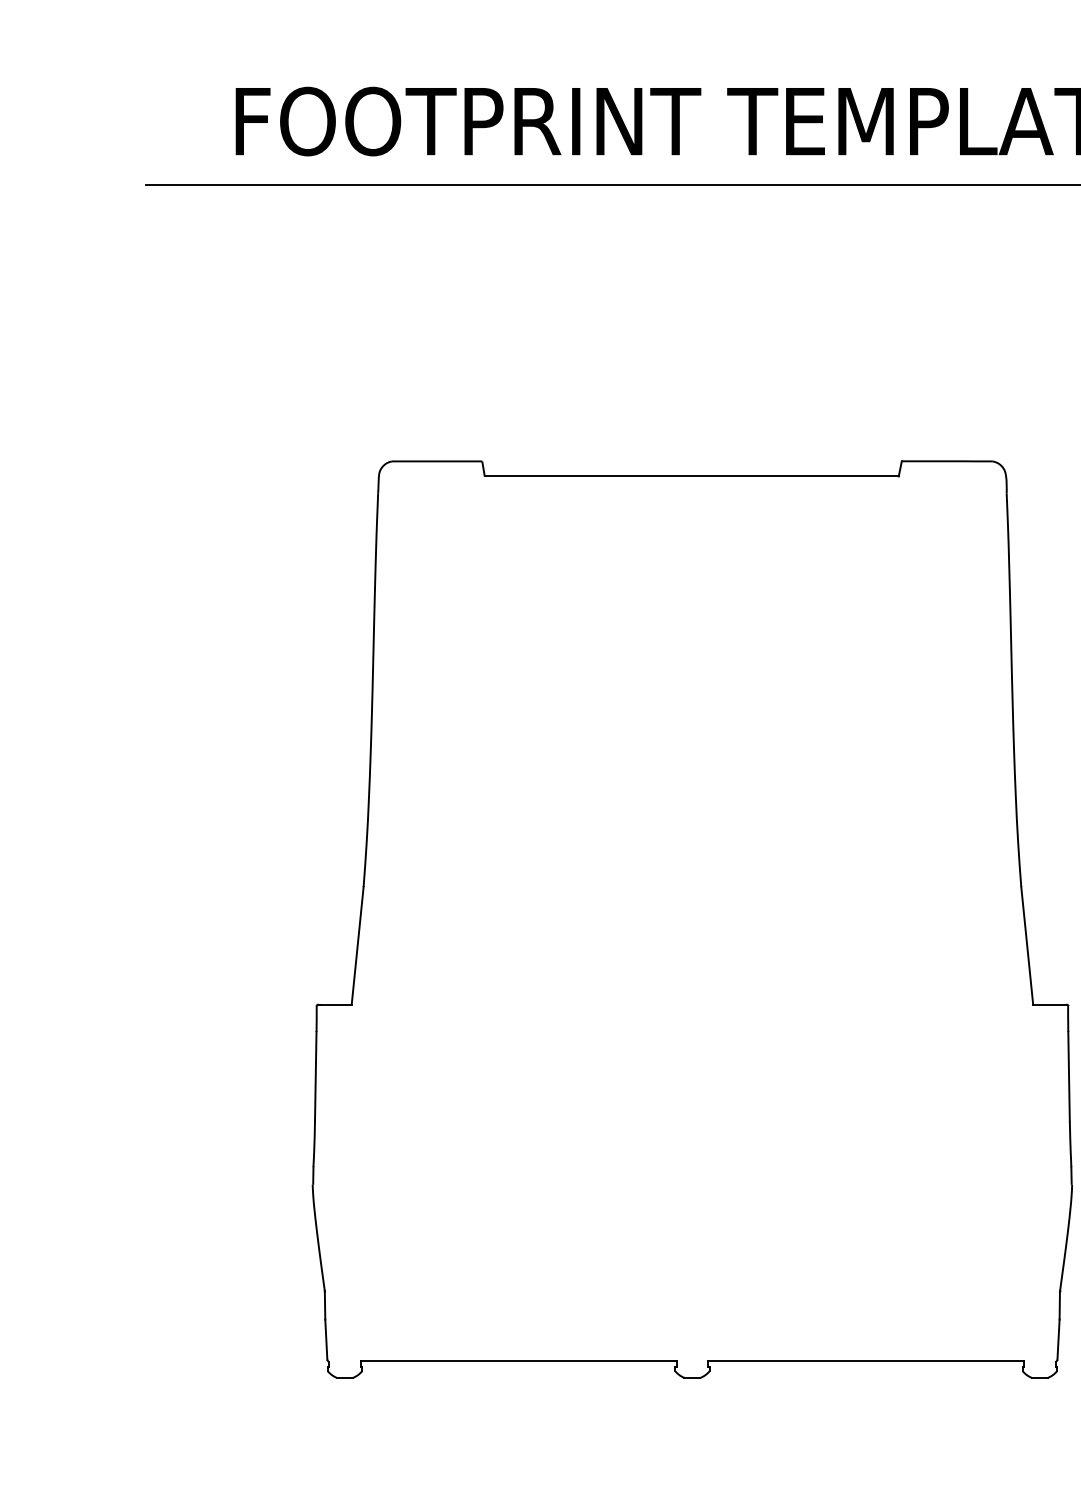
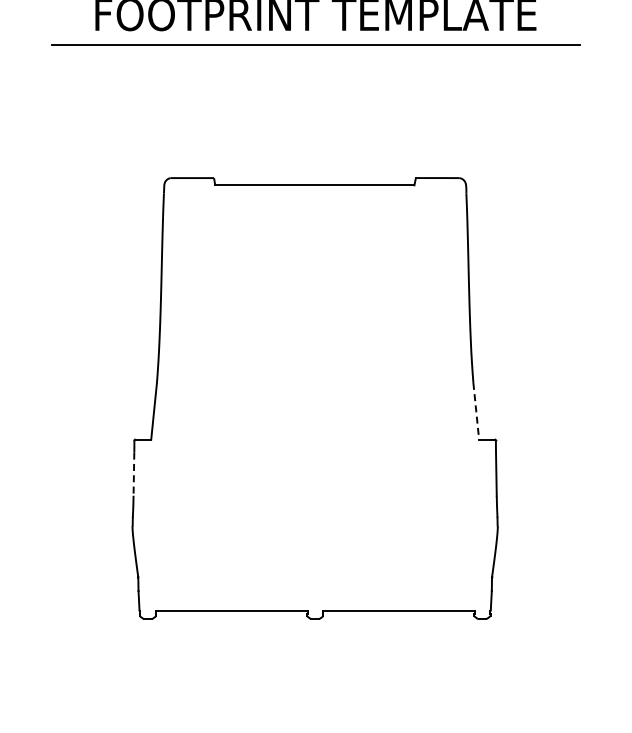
line: (1027, 946) -> (476, 411), solid -> dashed
line: (314, 1077) -> (133, 474), solid -> dashed

